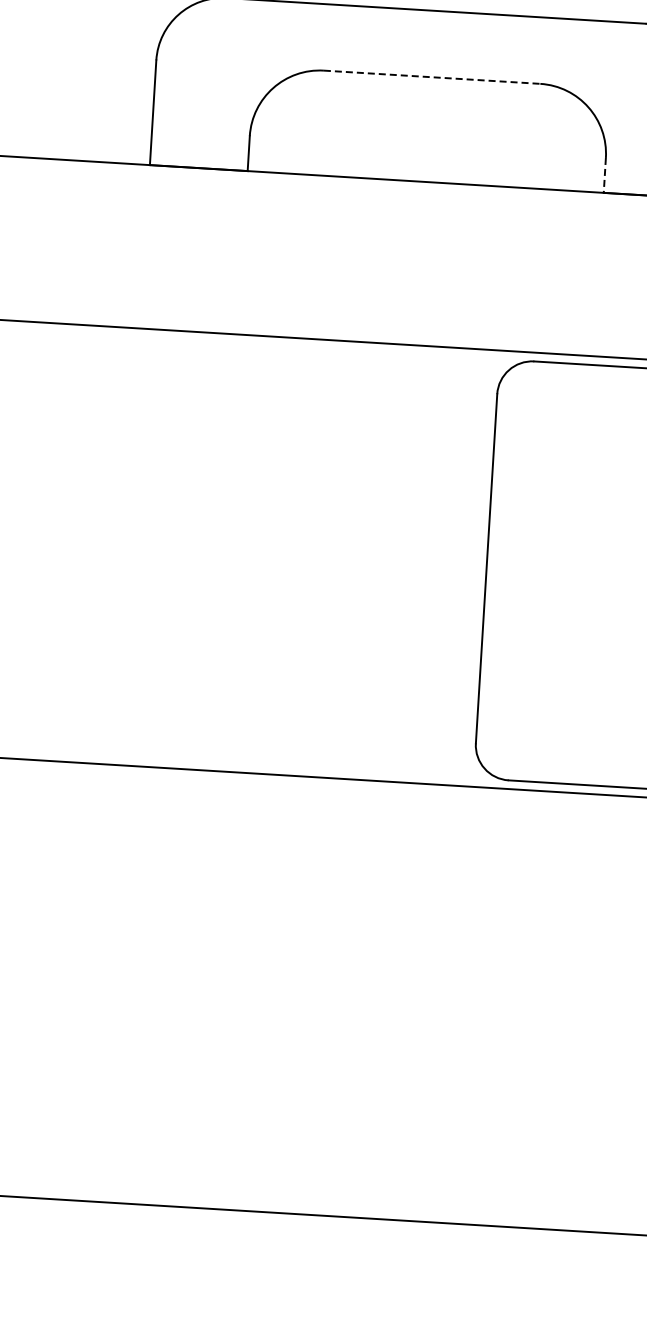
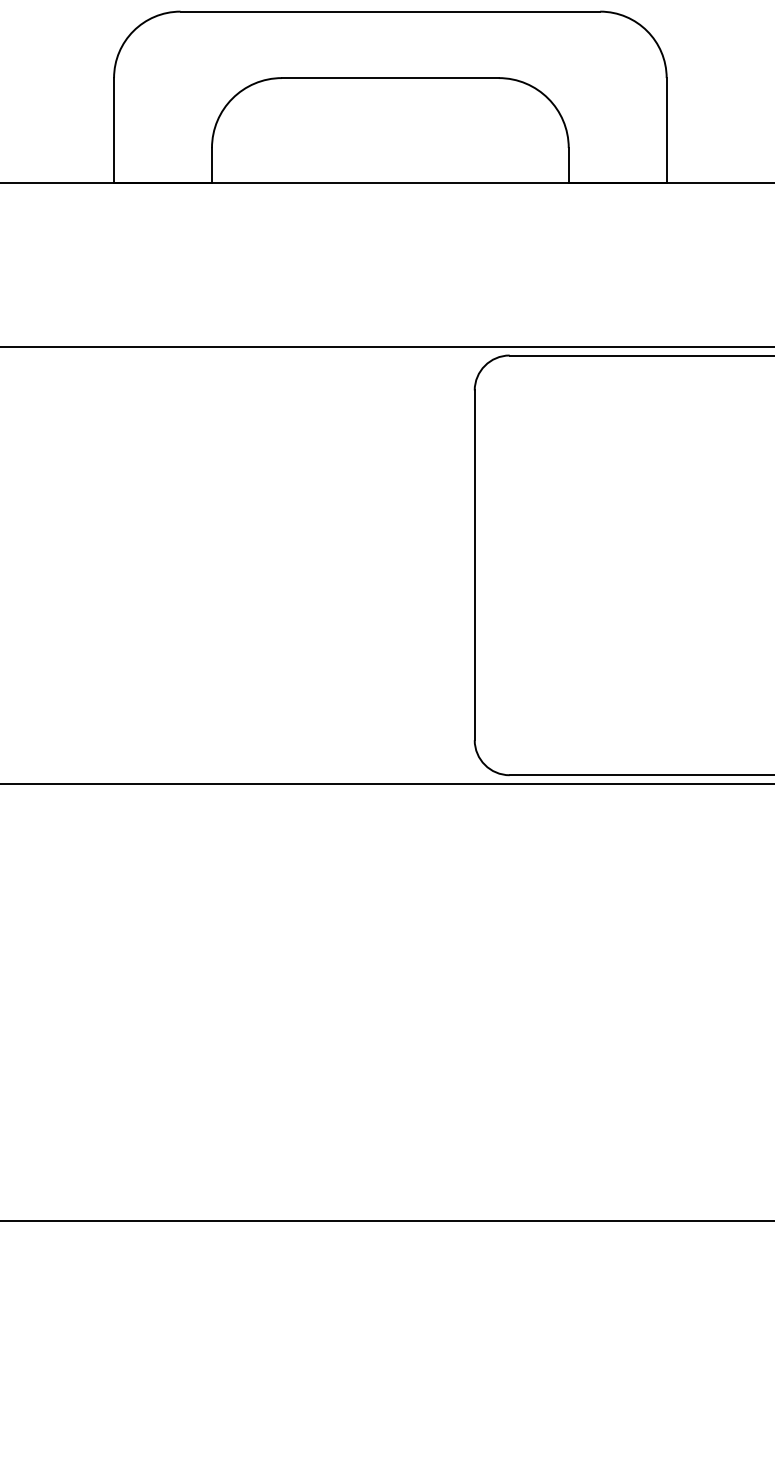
line: (432, 77) -> (390, 78), dashed -> solid
line: (604, 176) -> (568, 166), dashed -> solid

